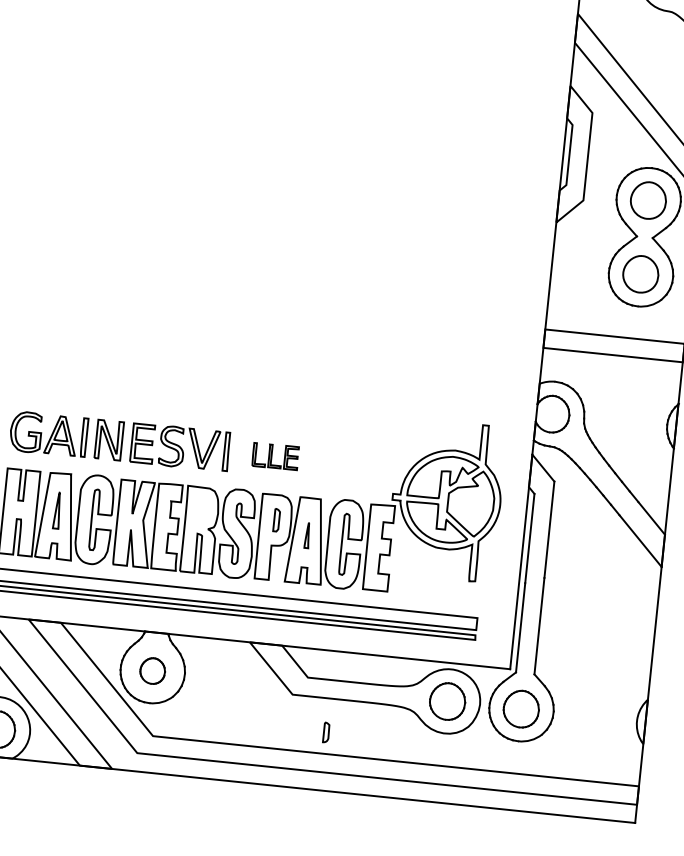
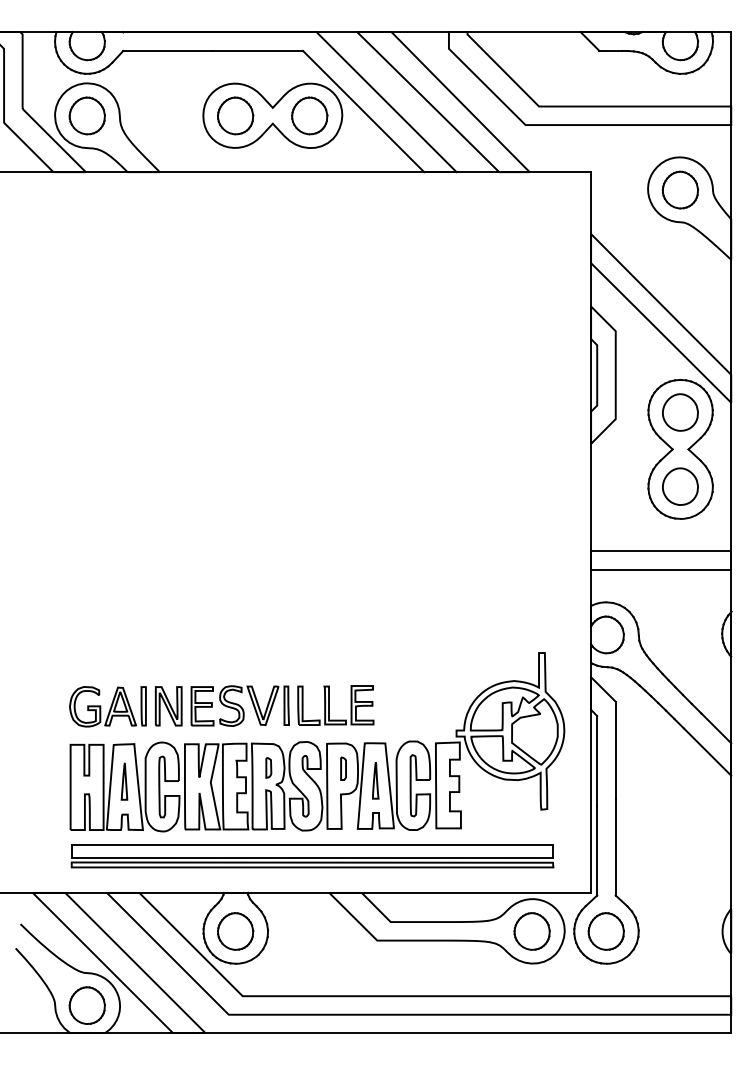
part: (275, 456) -> (335, 705), size x1.67
part: (307, 535) -> (375, 780), size x1.43
part: (152, 671) -> (235, 931), size x1.43
part: (326, 732) -> (268, 767), moved

